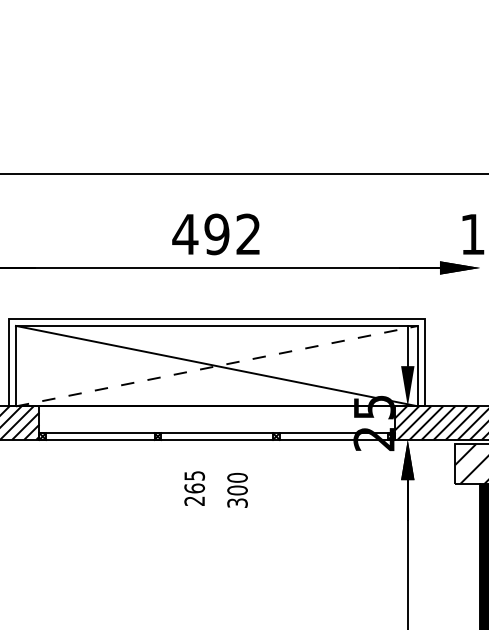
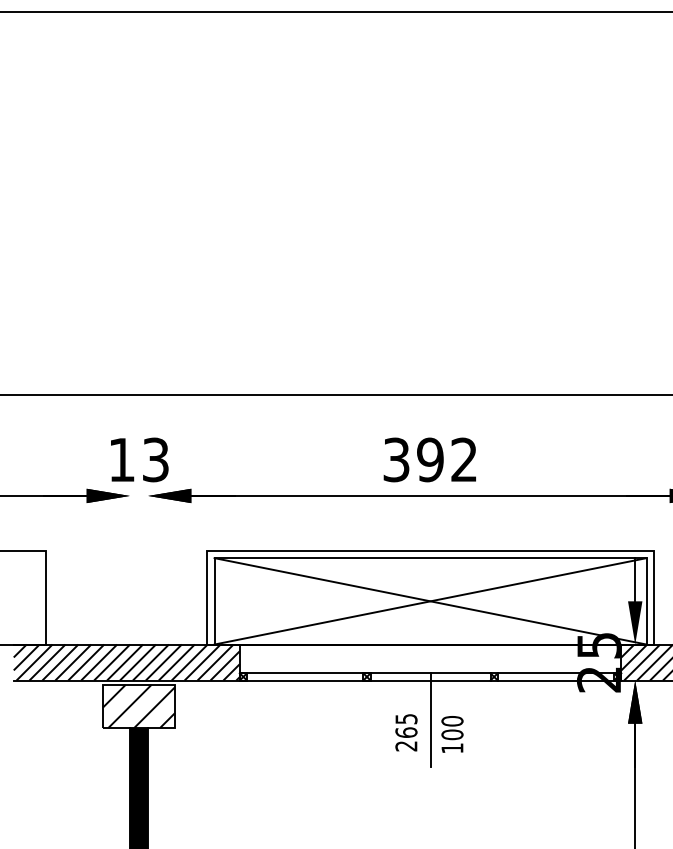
text: (185, 234) -> (396, 459), 492 -> 392
line: (218, 366) -> (431, 601), dashed -> solid
line: (217, 477) -> (430, 720), added
text: (237, 503) -> (452, 748), 300 -> 100

